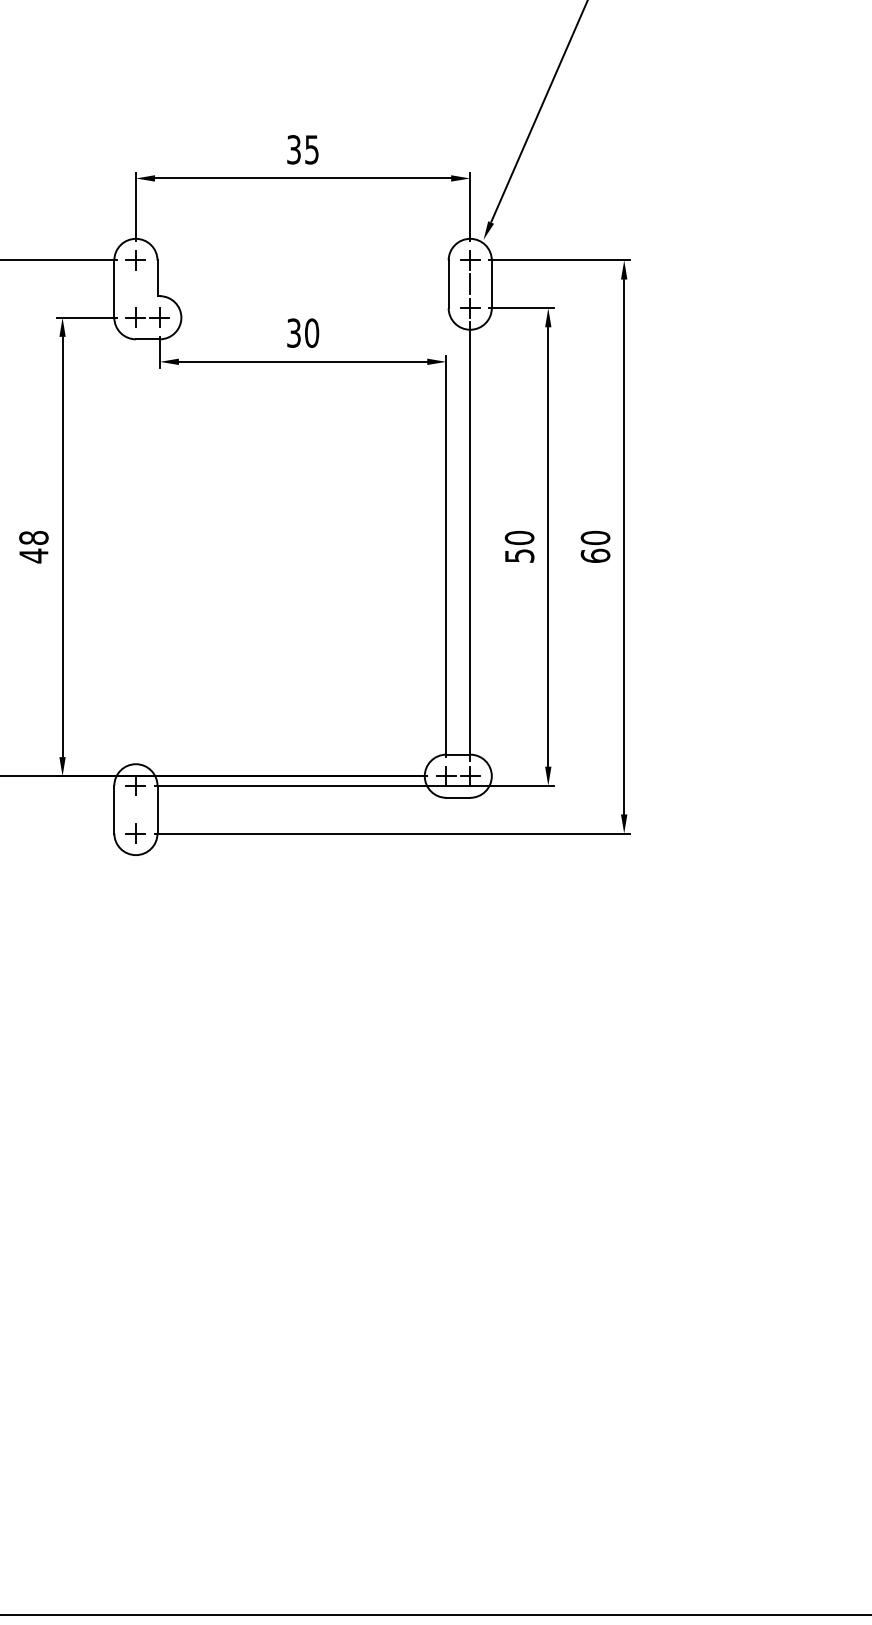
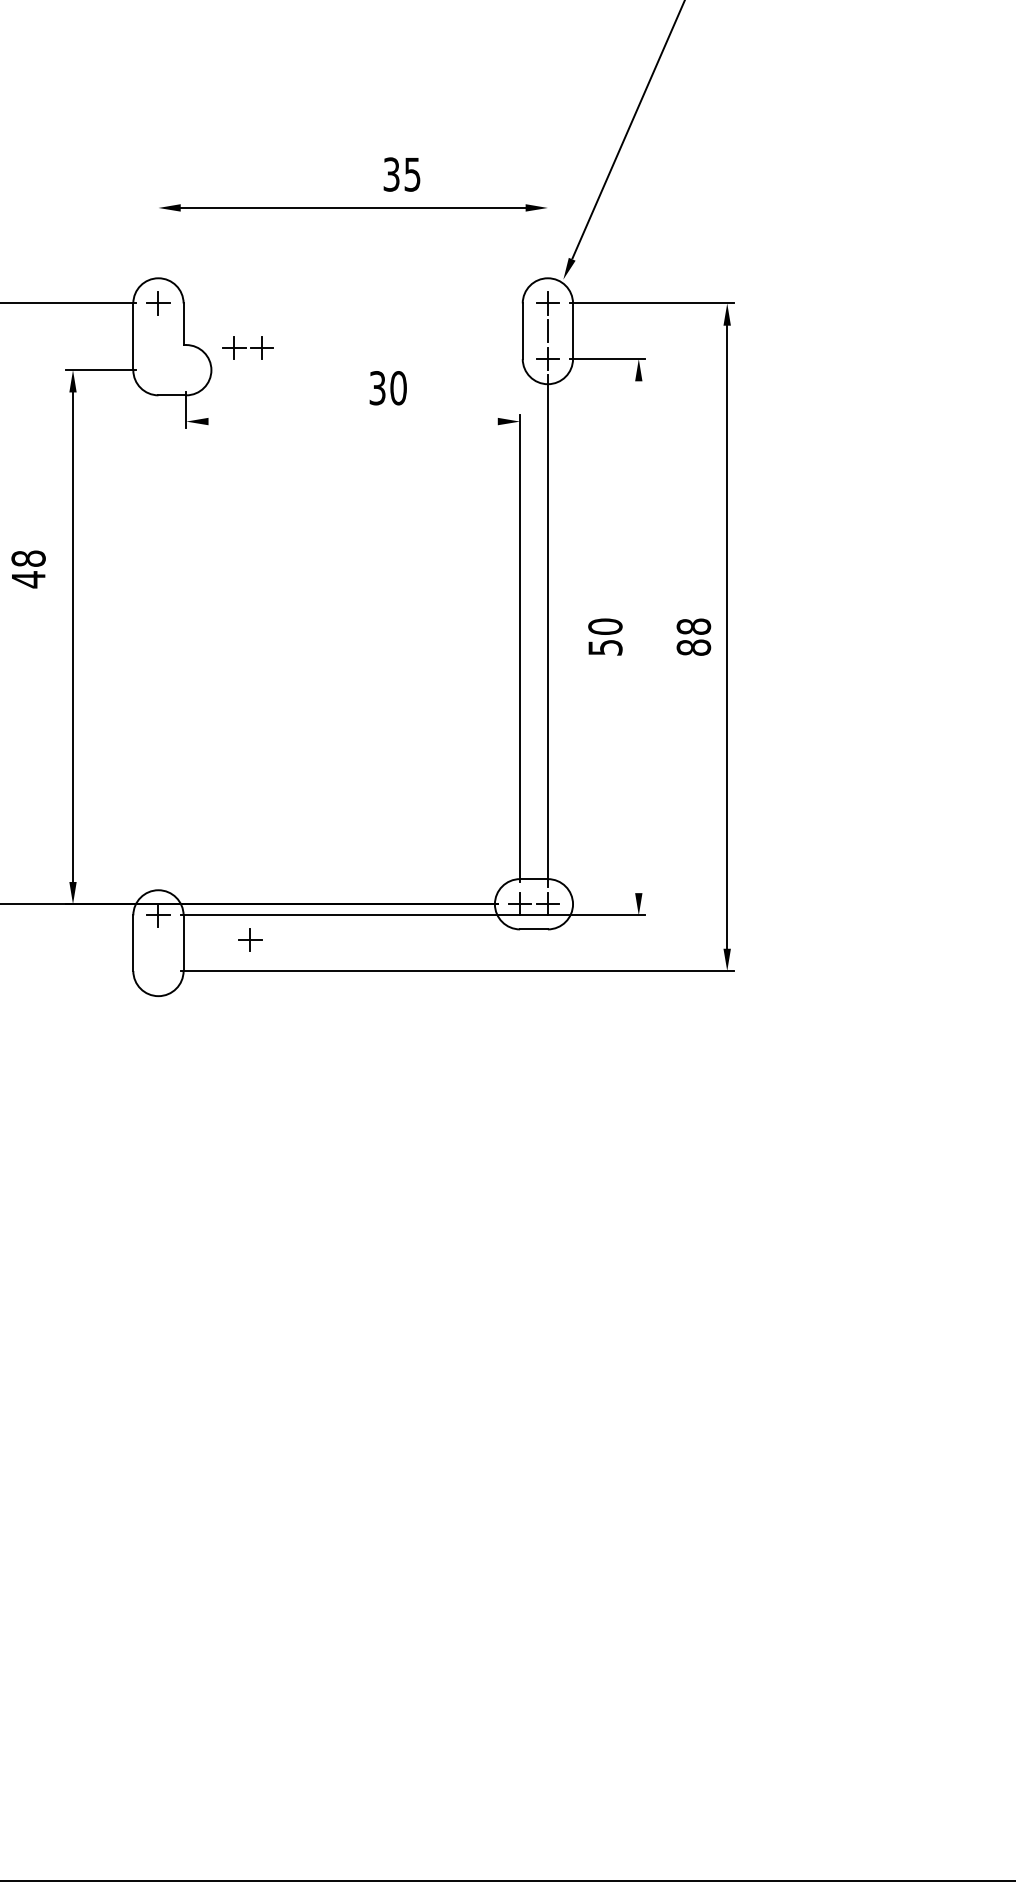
text: (302, 149) -> (401, 174), moved
line: (135, 207) -> (158, 241), removed
line: (469, 207) -> (547, 241), removed
part: (147, 317) -> (247, 347), moved
text: (302, 333) -> (387, 388), moved
line: (302, 361) -> (352, 421), removed
text: (595, 546) -> (693, 636), 60 -> 88
text: (33, 547) -> (28, 569), moved
line: (548, 547) -> (638, 637), removed
part: (135, 833) -> (250, 939), moved

